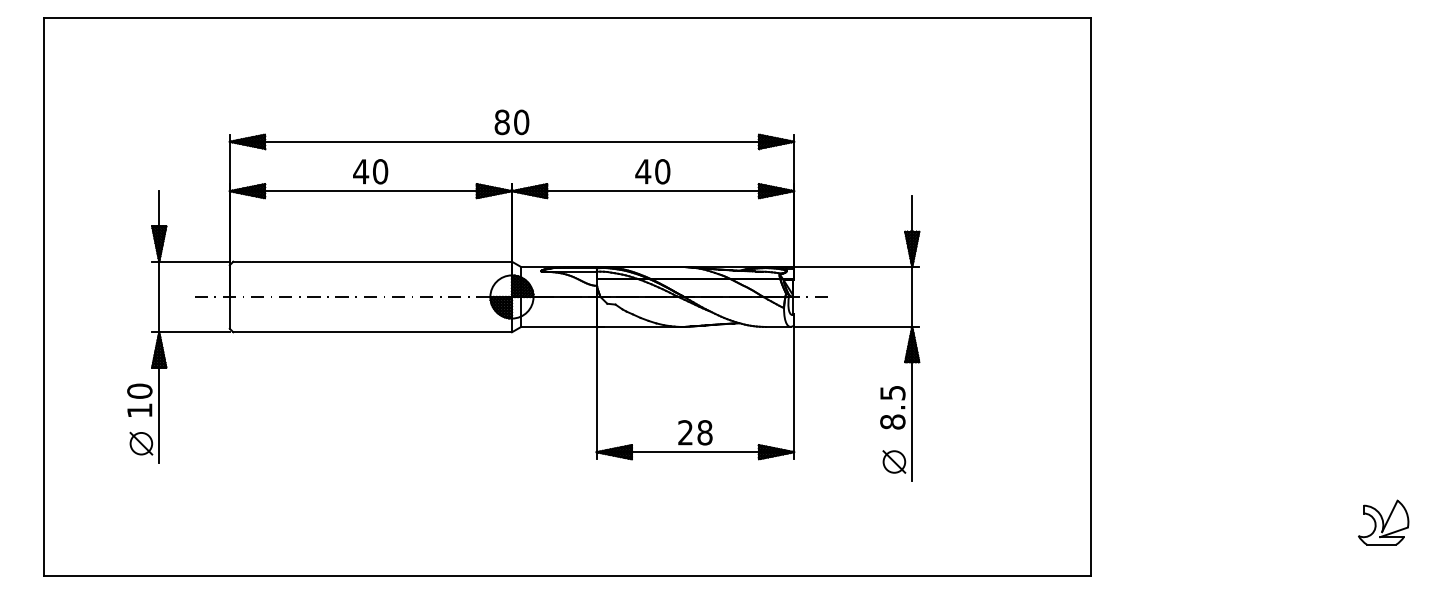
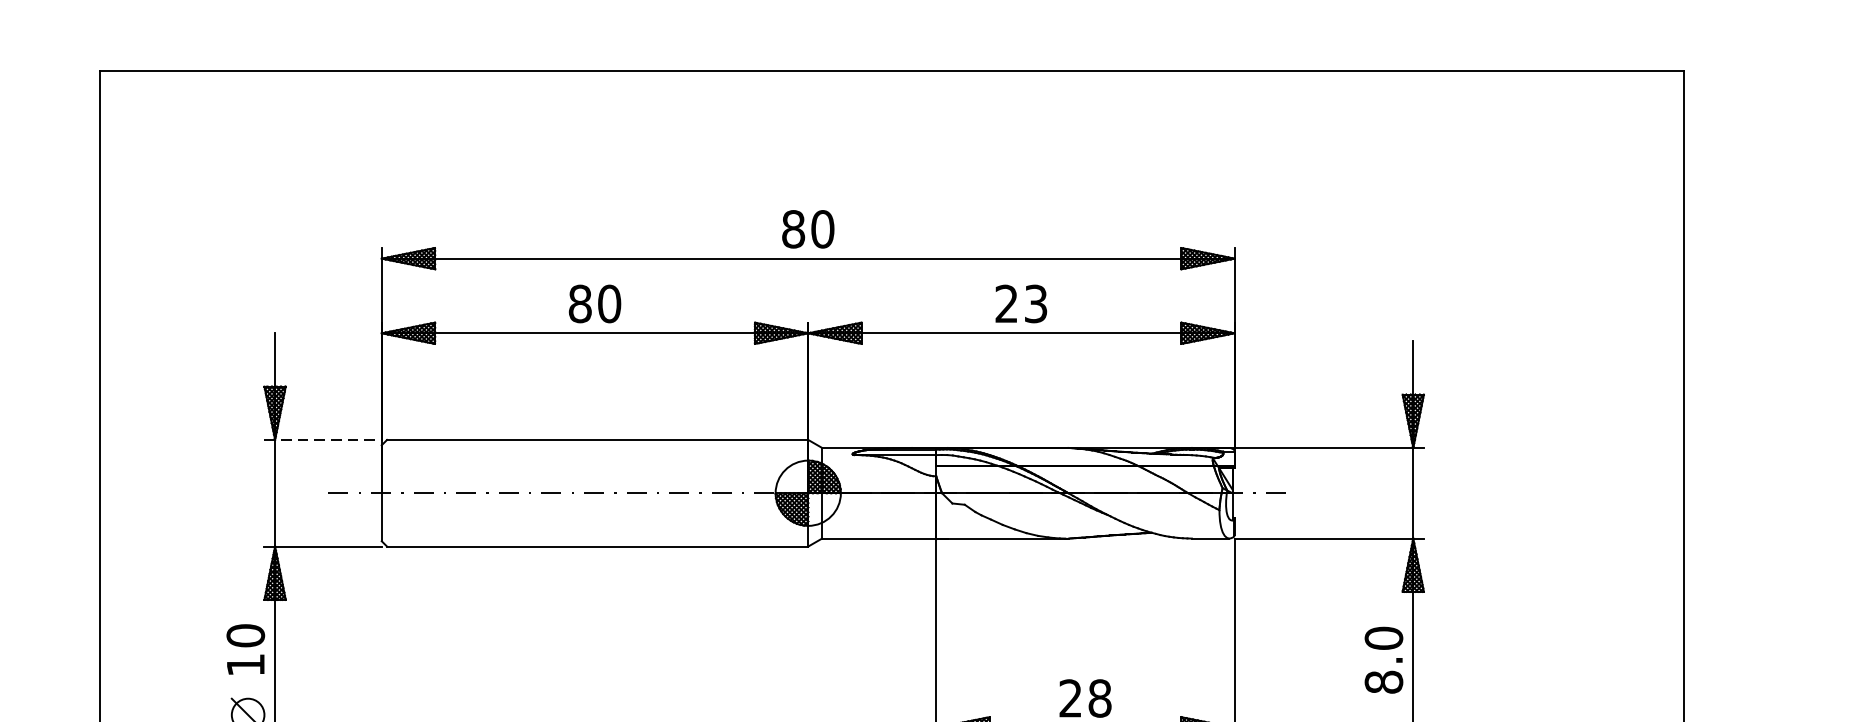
text: (361, 171) -> (580, 303), 40 -> 80
text: (652, 171) -> (1020, 303), 40 -> 23
line: (191, 261) -> (323, 439), solid -> dashed
text: (892, 392) -> (1383, 637), 8.5 -> 8.0

